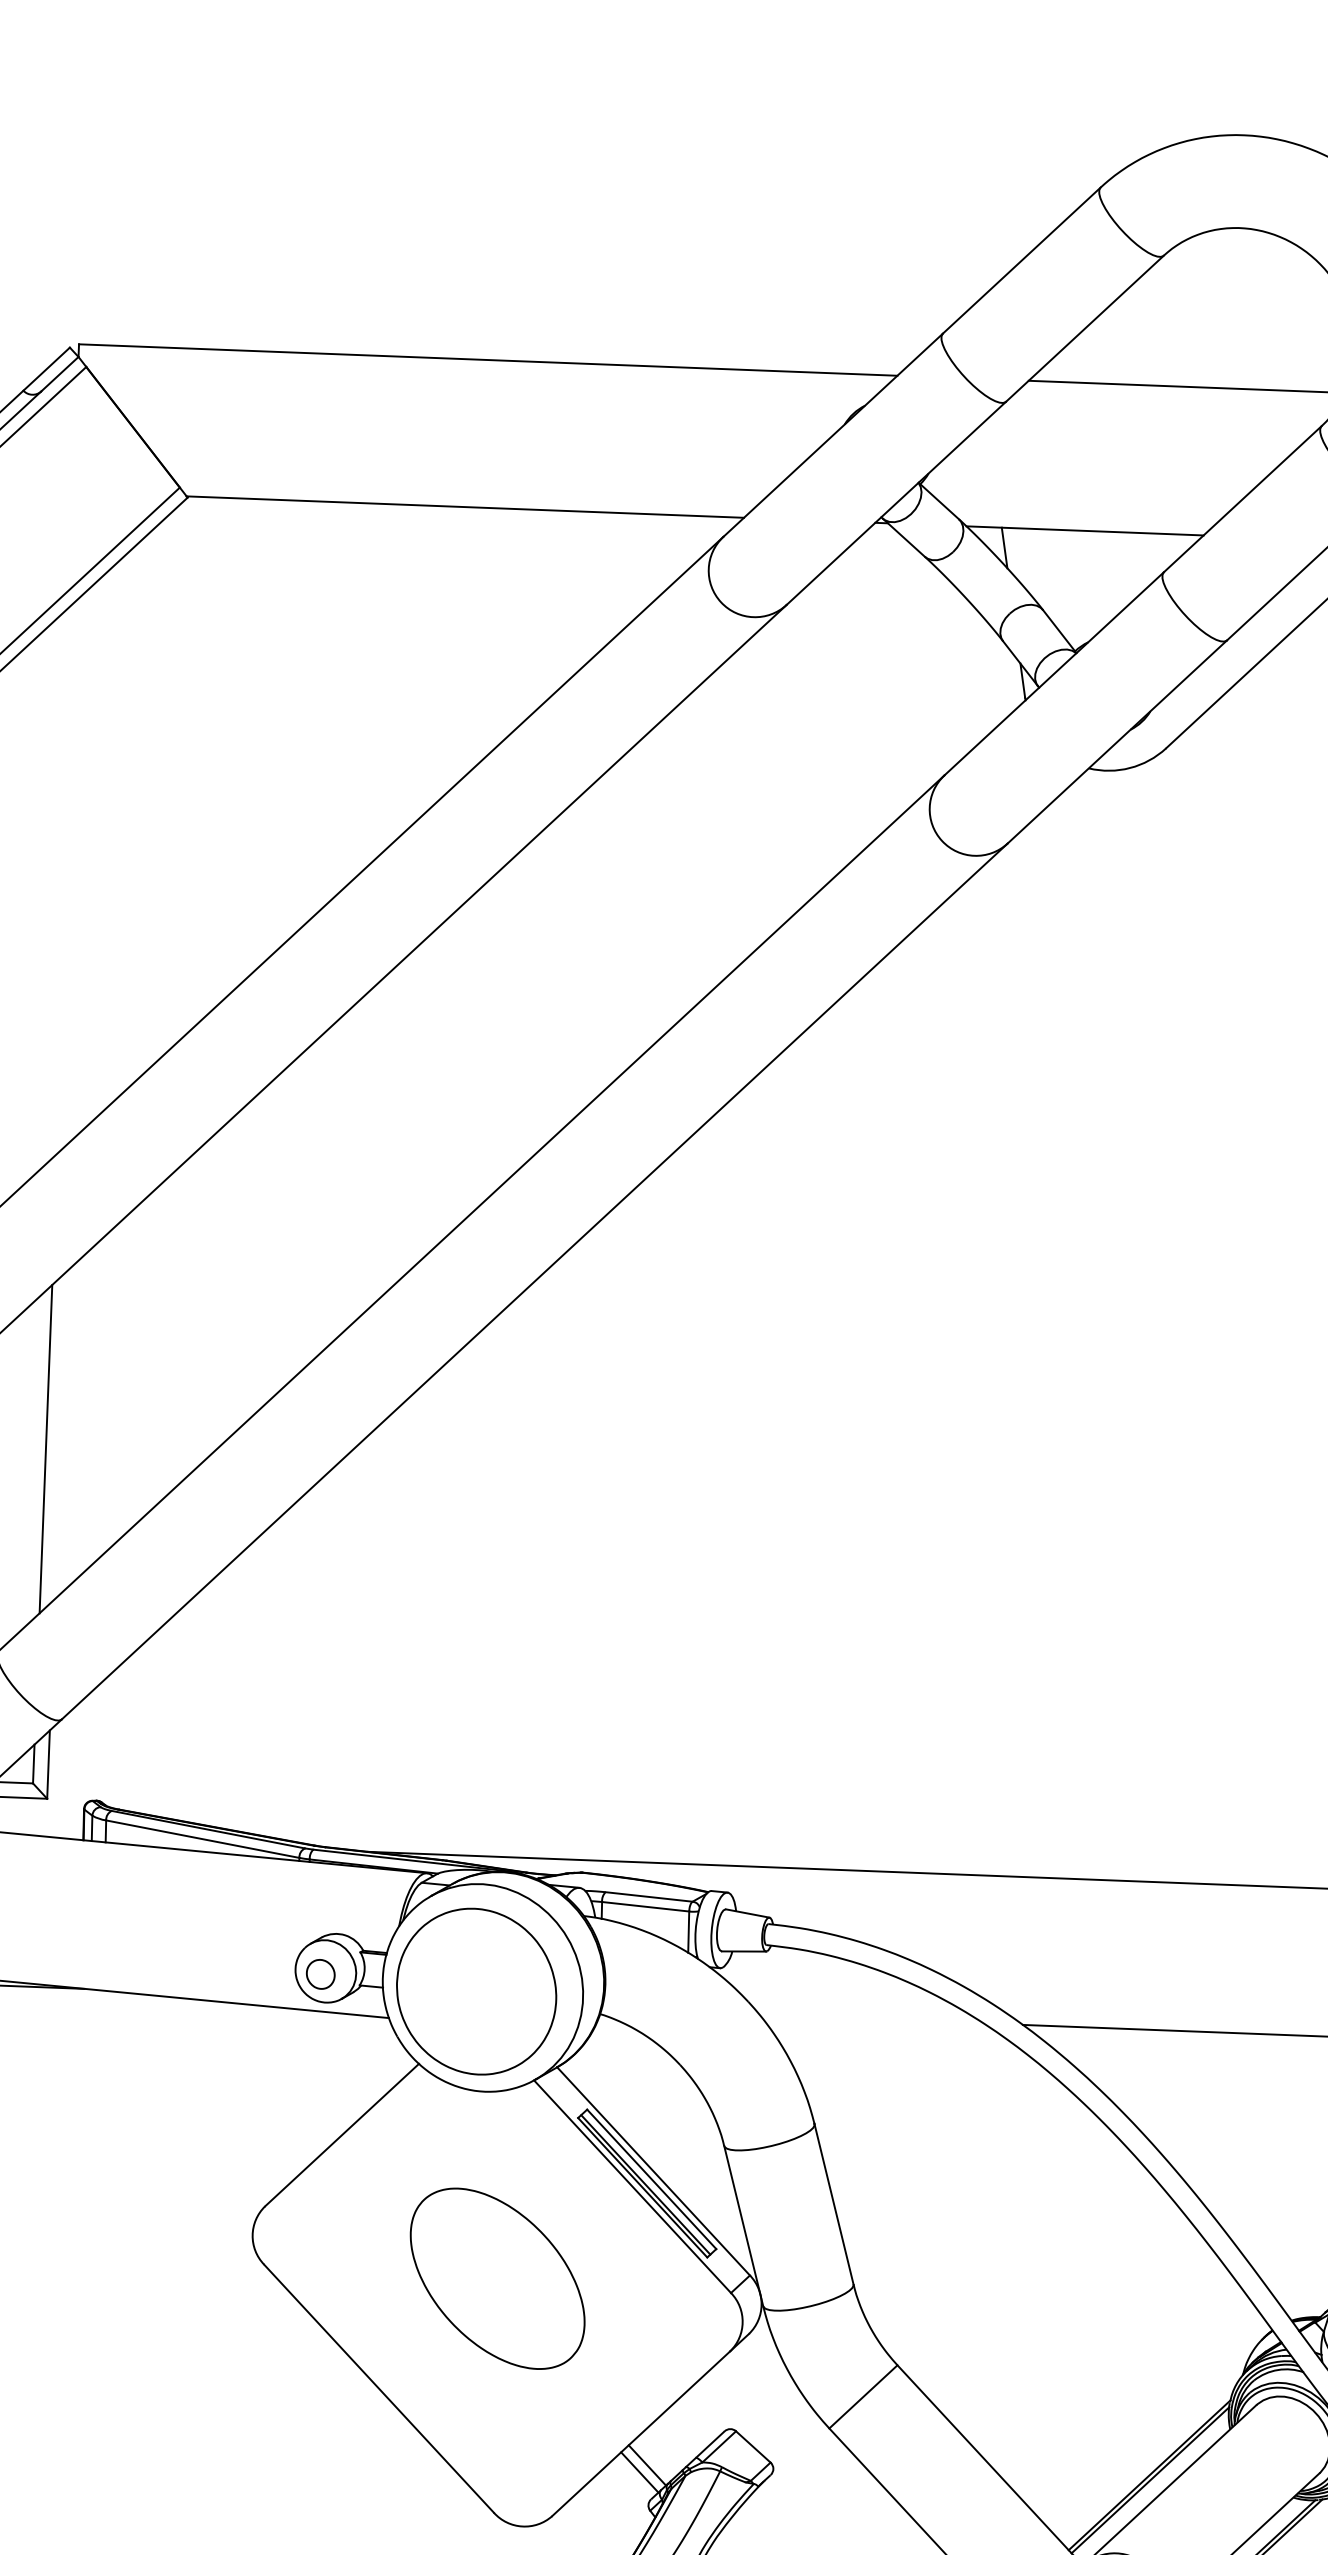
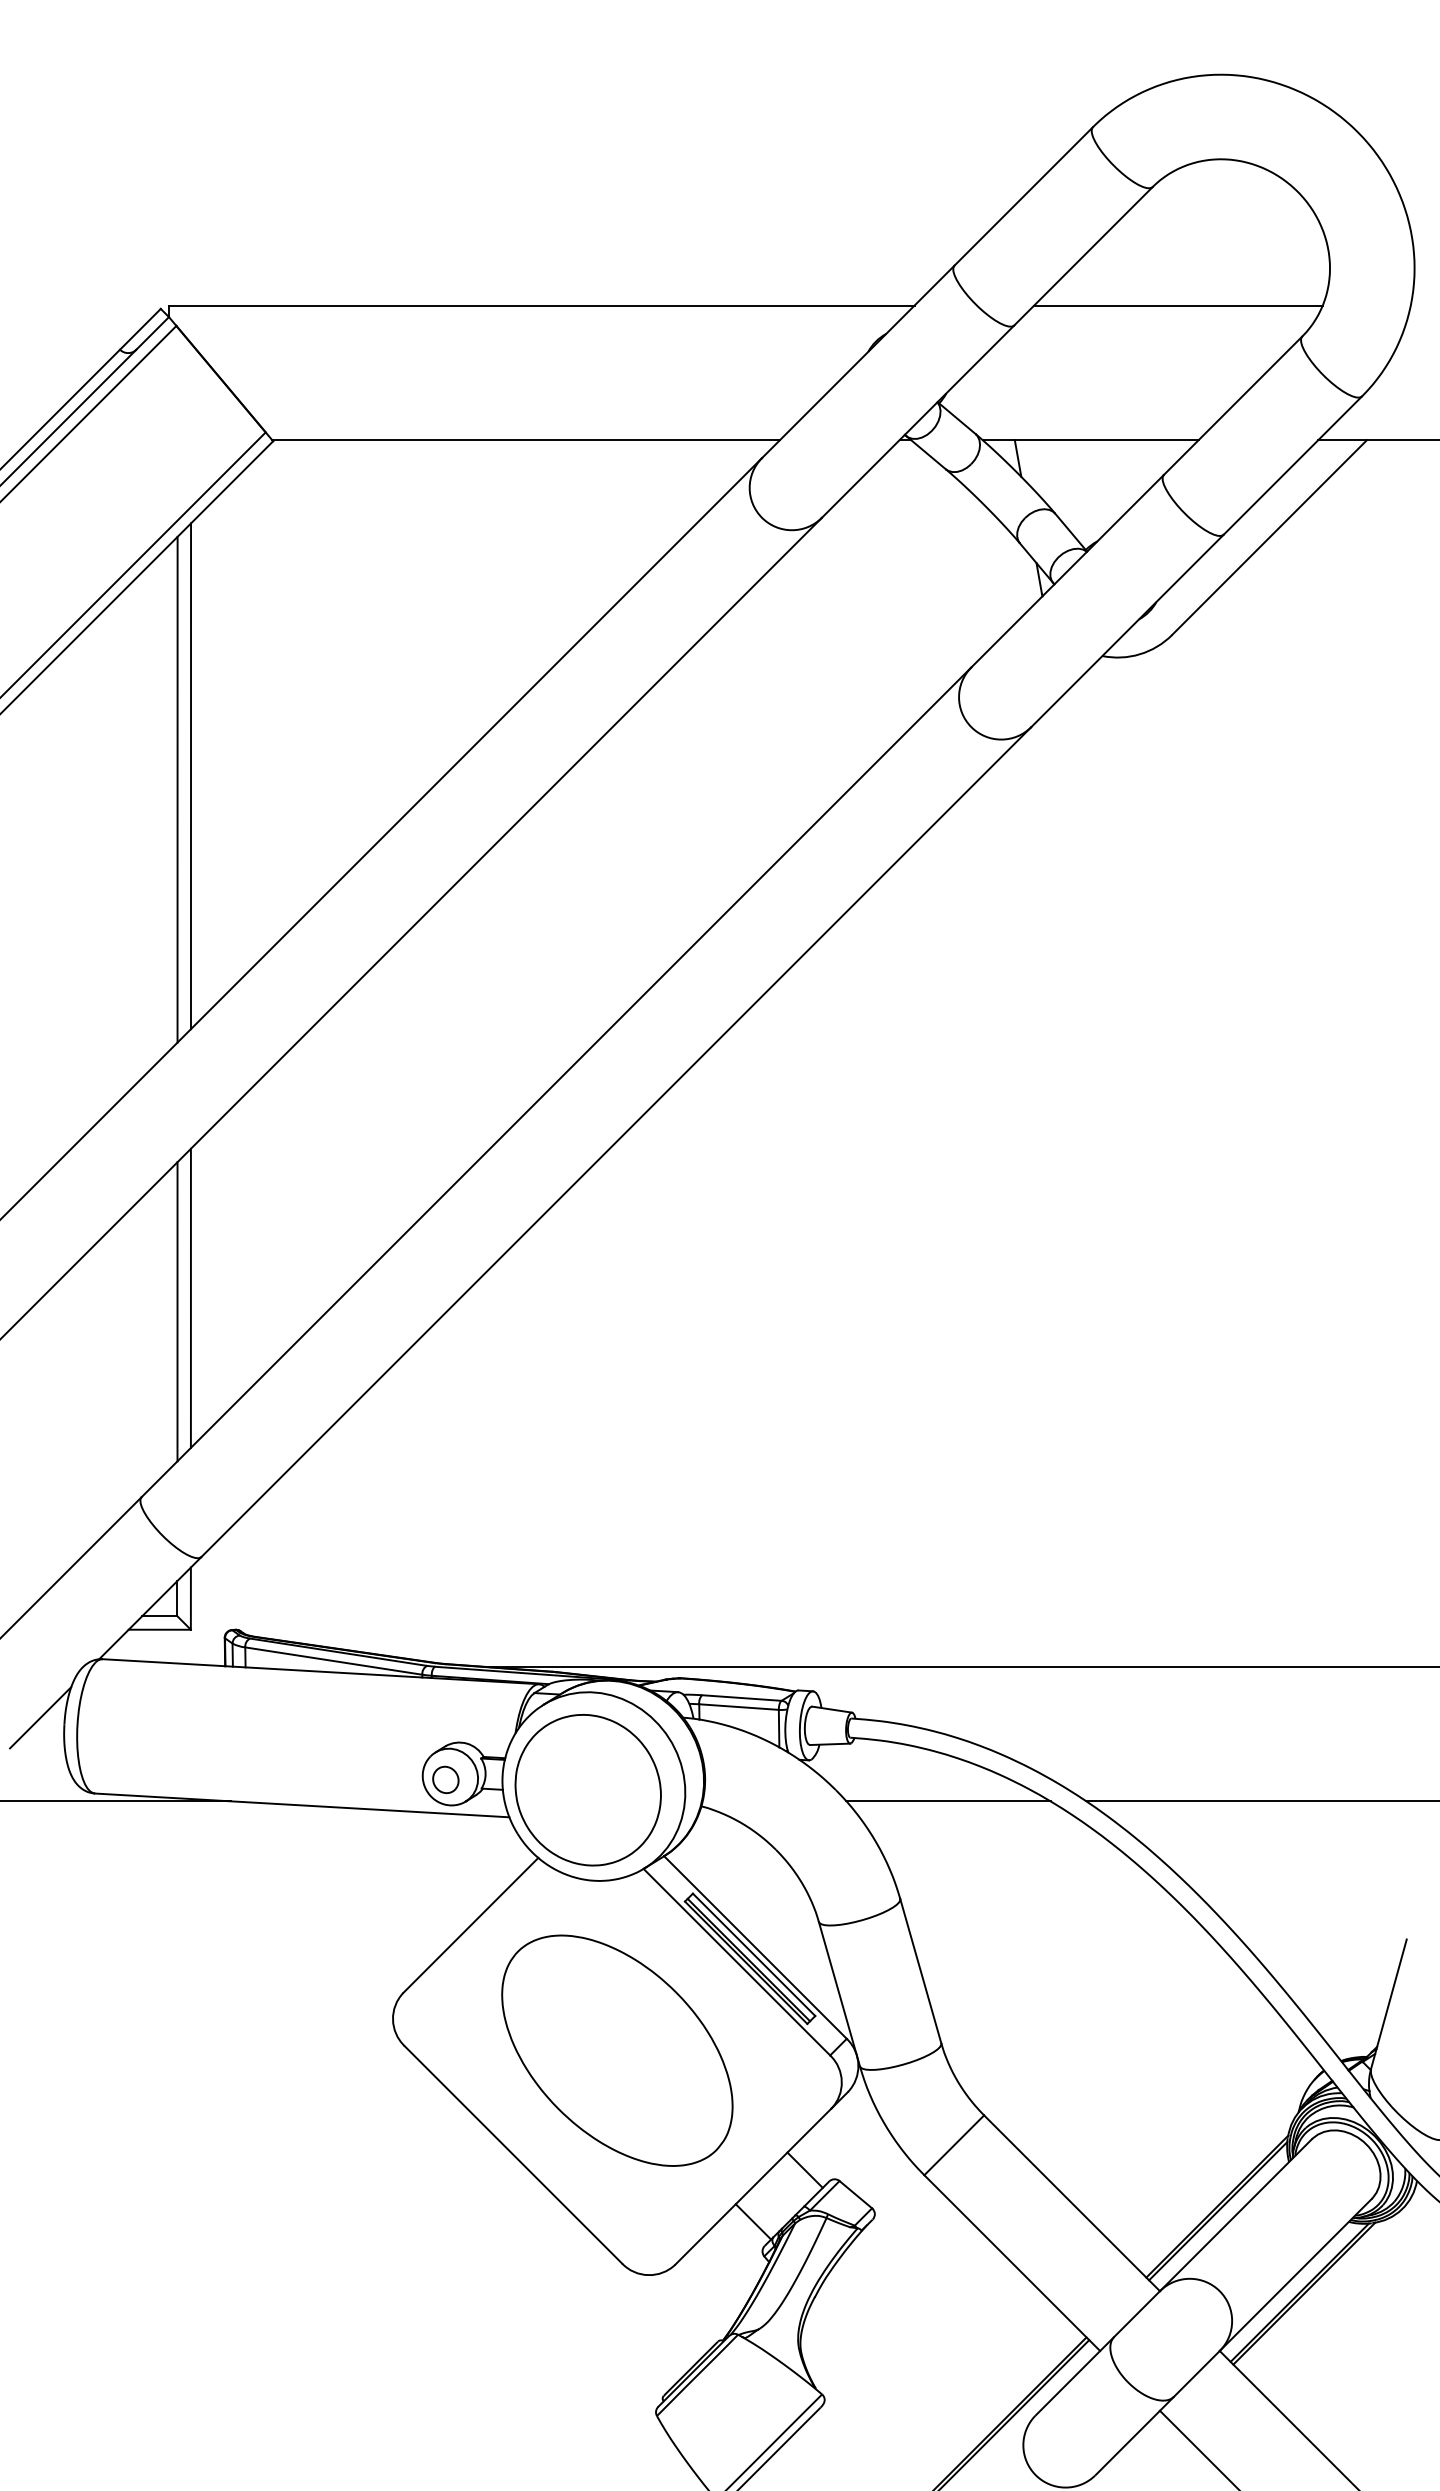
line: (82, 862) -> (190, 776), added
line: (67, 875) -> (177, 789), added
line: (60, 1434) -> (190, 1297), added
line: (871, 2019) -> (948, 1801), added
part: (497, 2278) -> (617, 2050), size x1.43
line: (646, 2464) -> (804, 2169), moved

